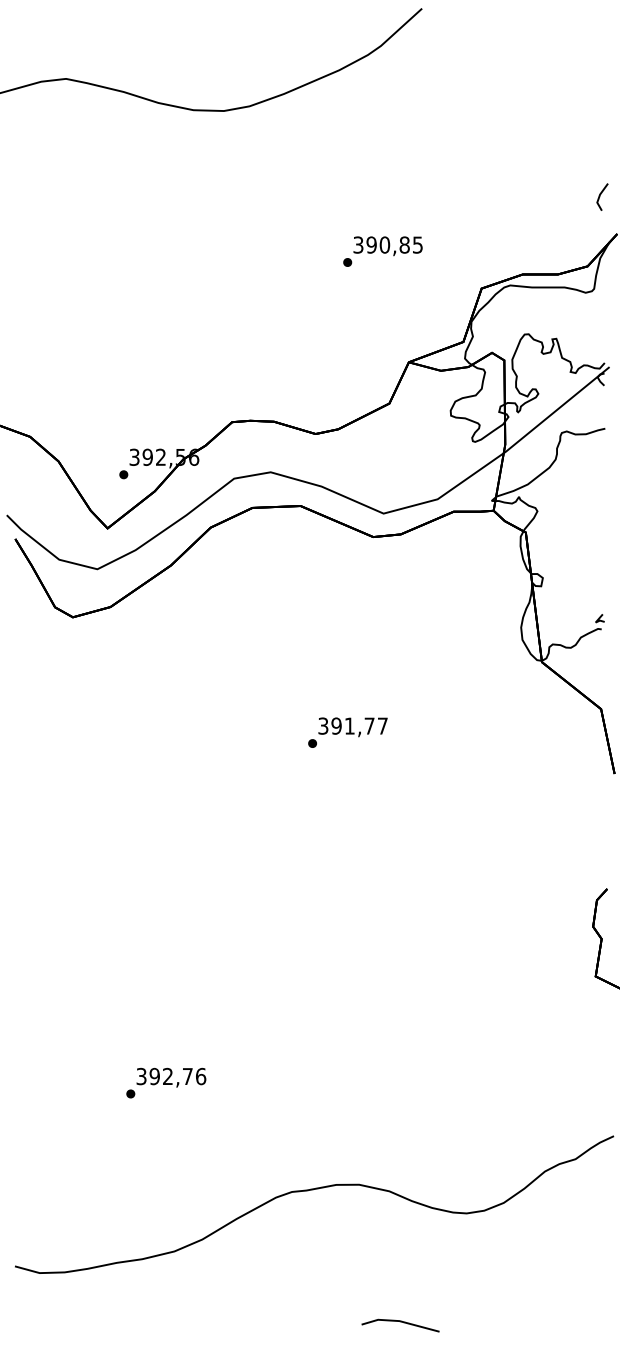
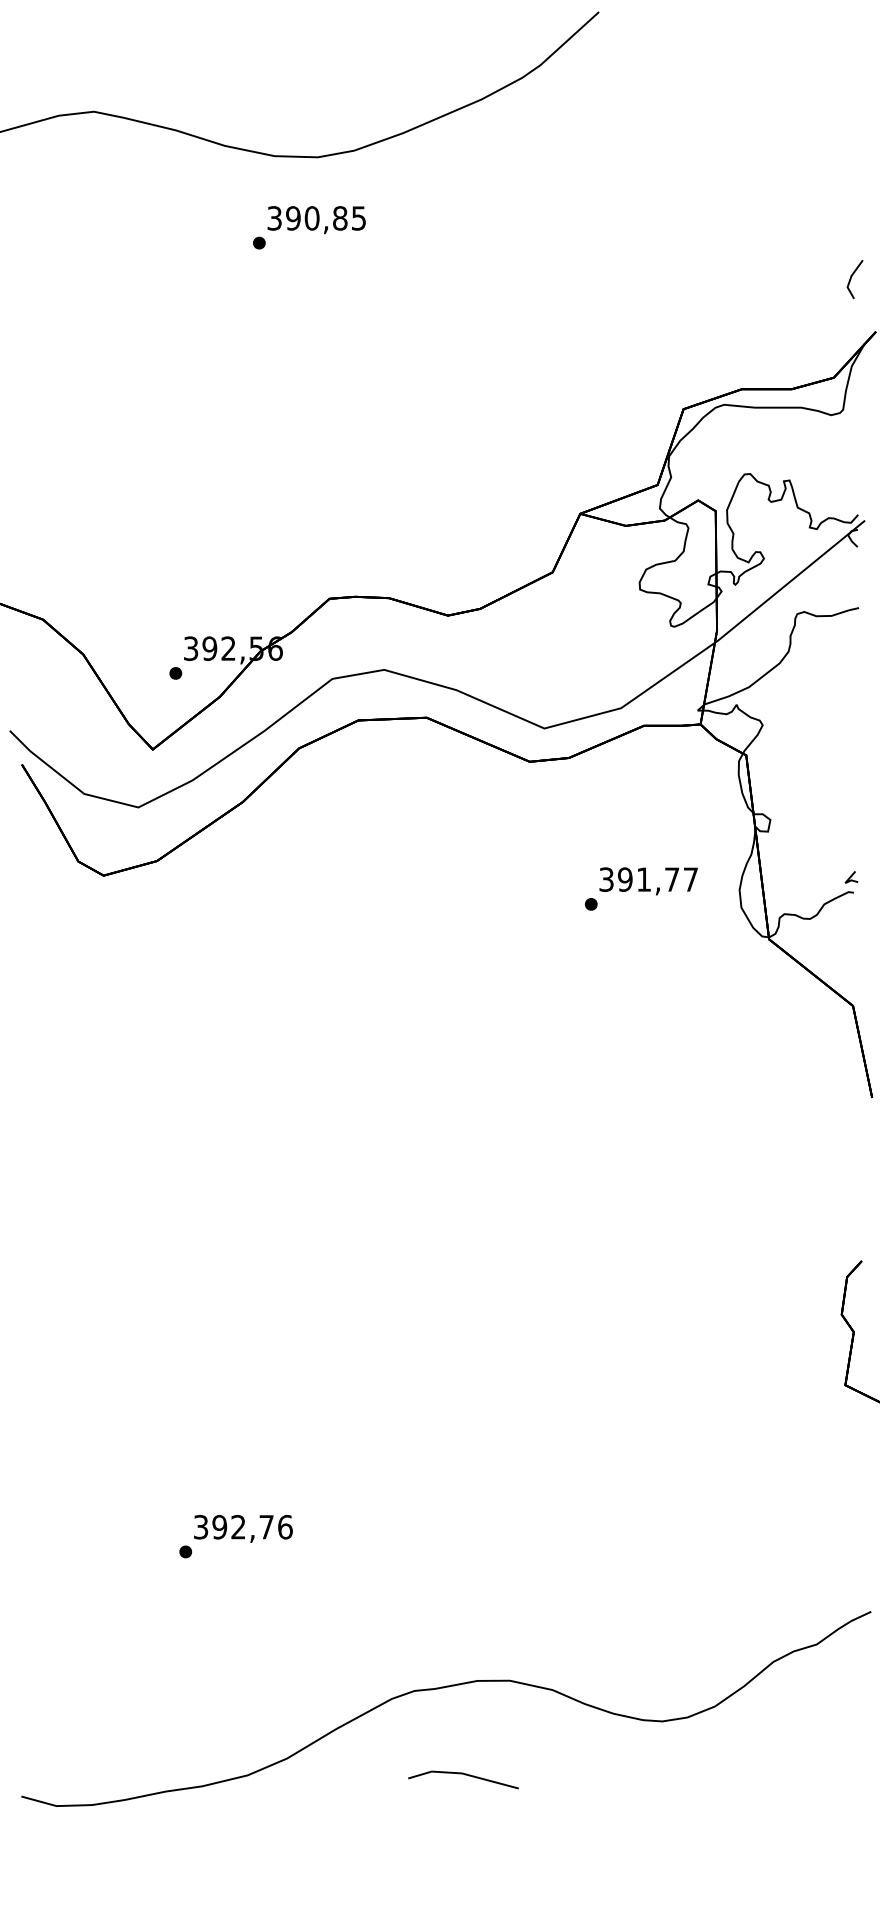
text: (382, 251) -> (308, 227), moved
text: (347, 732) -> (640, 888), moved
line: (400, 1322) -> (463, 1775), moved

